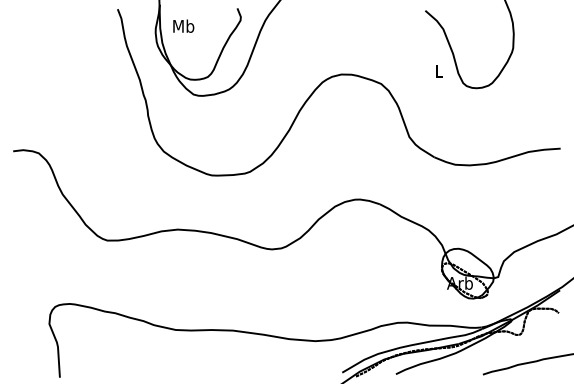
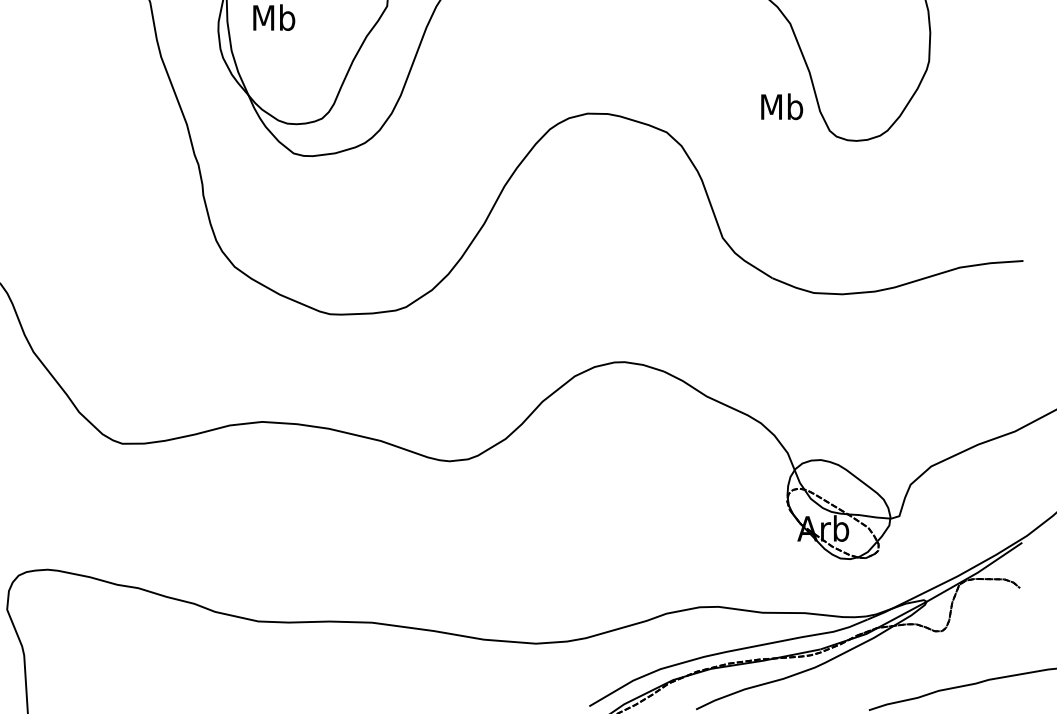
text: (438, 70) -> (780, 105), L -> Mb

